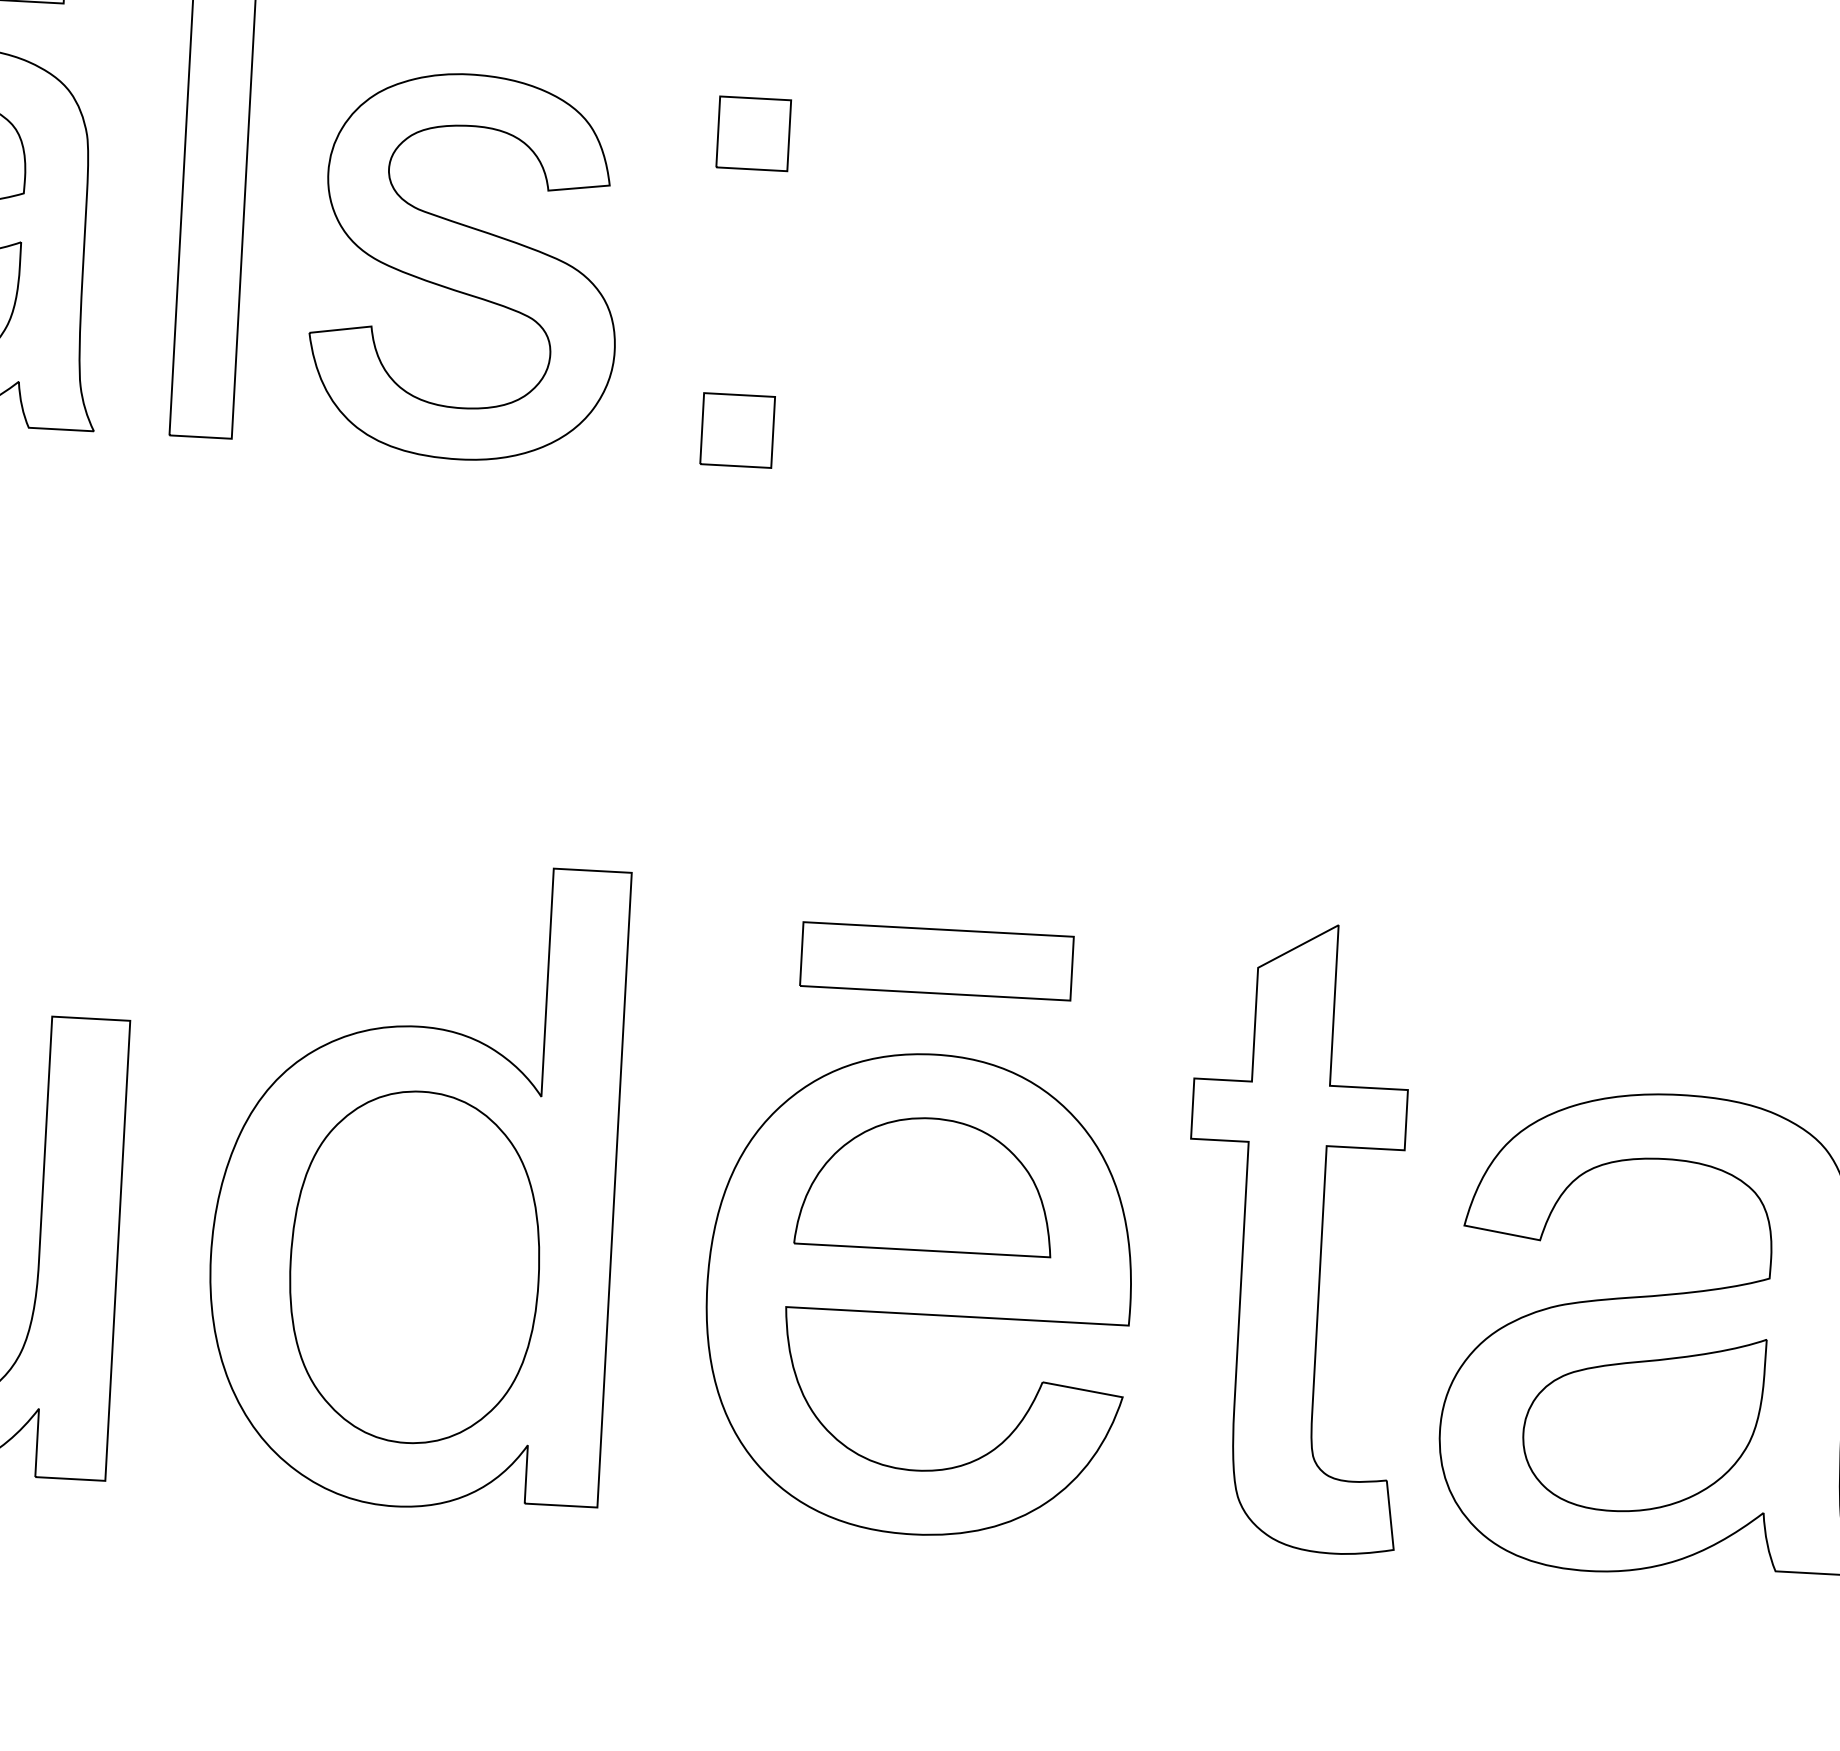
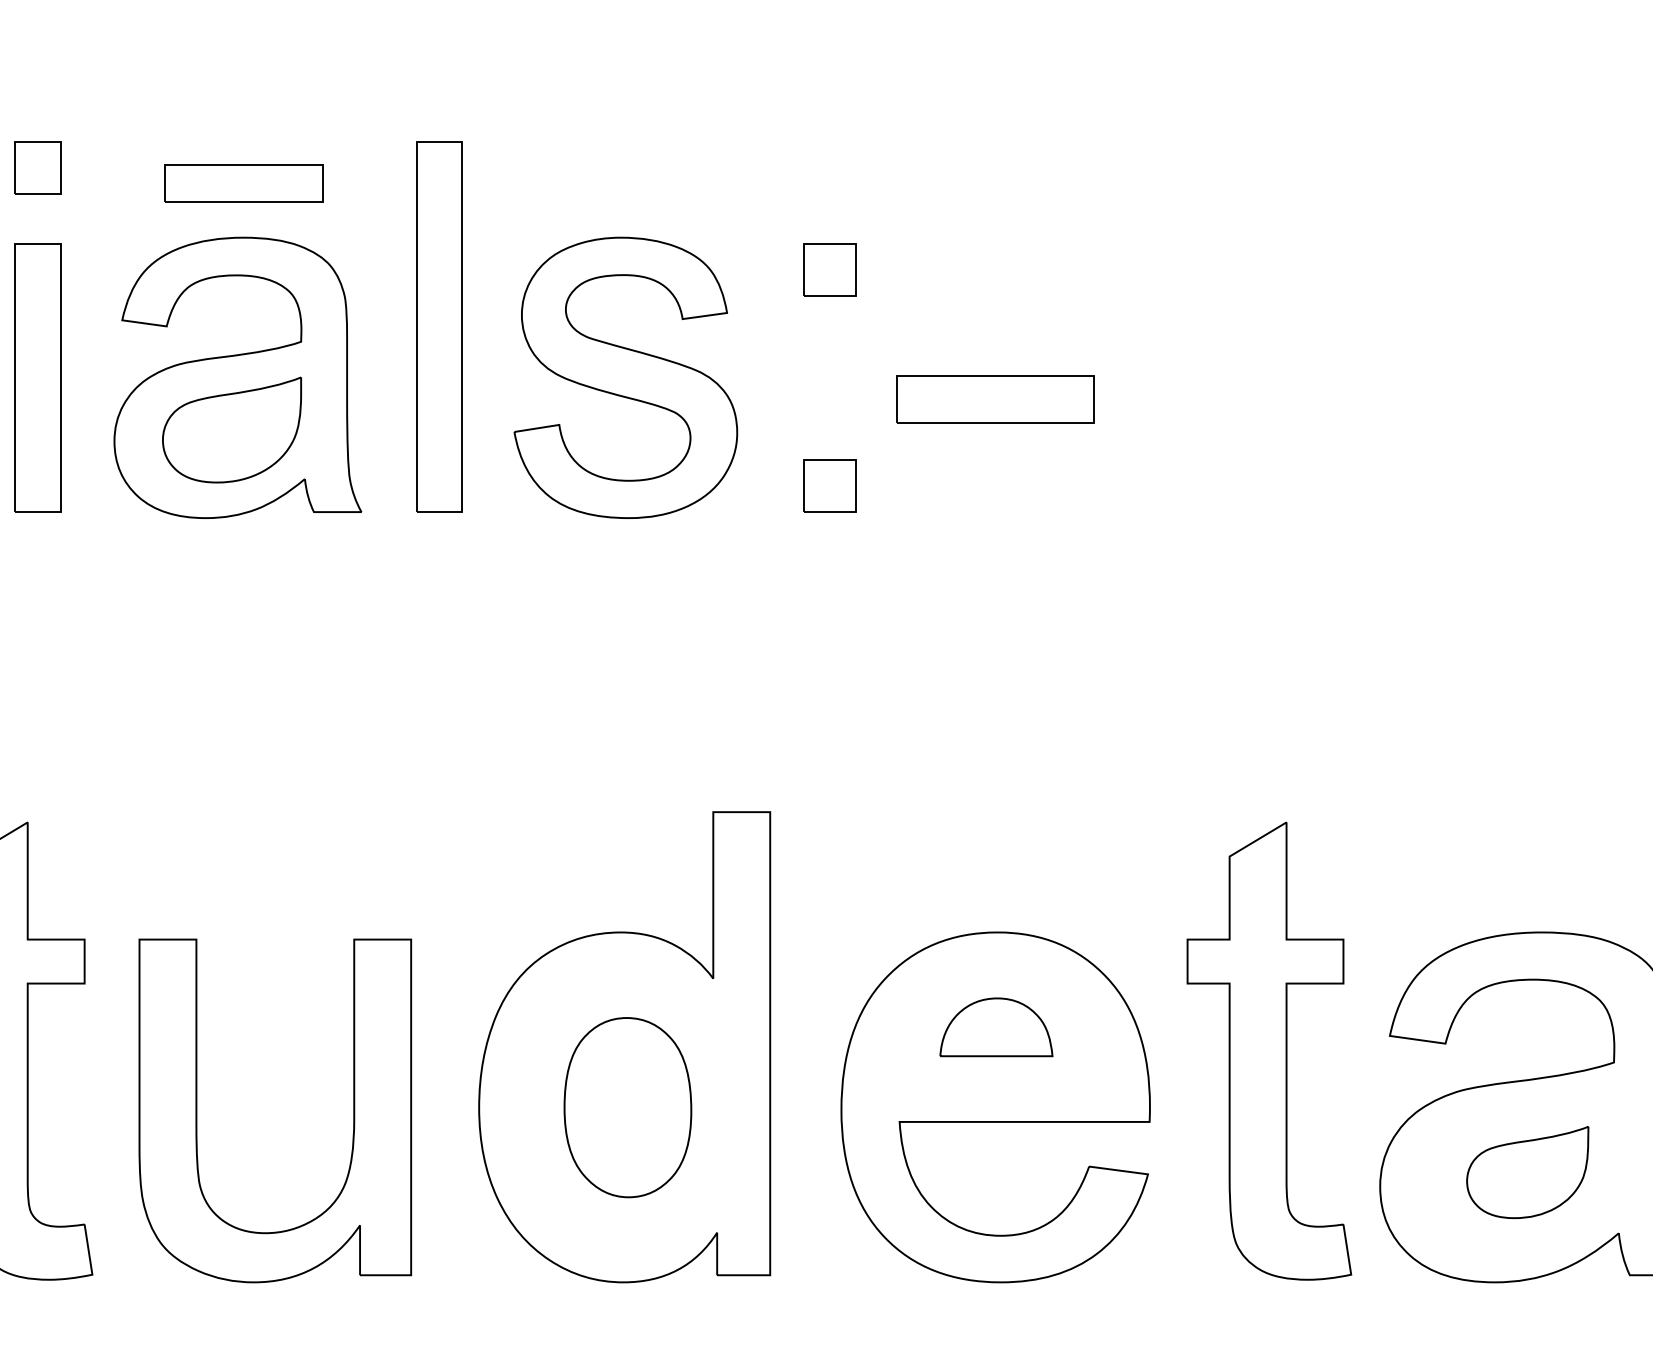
part: (936, 961) -> (995, 399), moved
part: (925, 1184) -> (996, 1027), size x0.6
part: (414, 1267) -> (627, 1107), size x0.7
part: (1642, 1422) -> (1527, 1172), size x0.7

